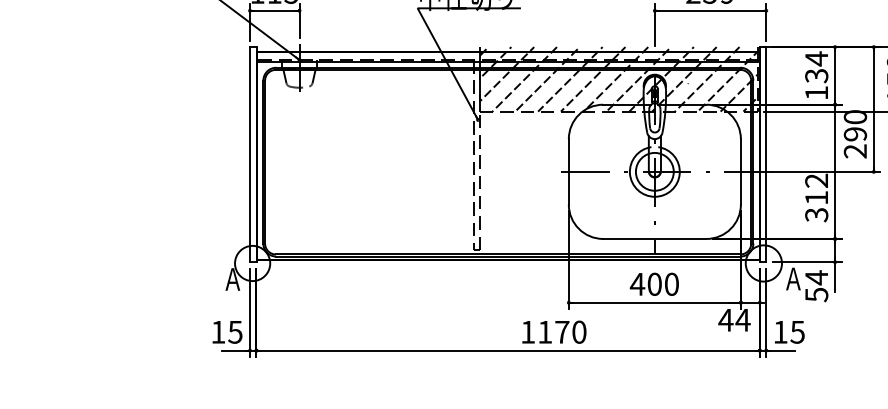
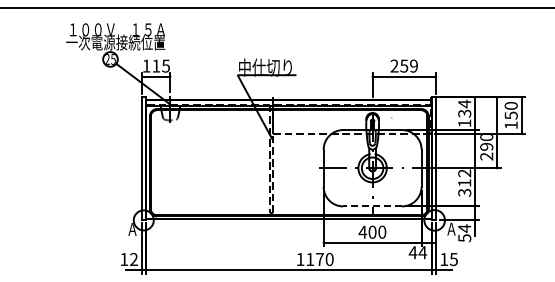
hatch: (619, 79) -> (352, 115), removed
line: (654, 239) -> (372, 206), solid -> dashed
text: (234, 332) -> (133, 259), 15 -> 12

